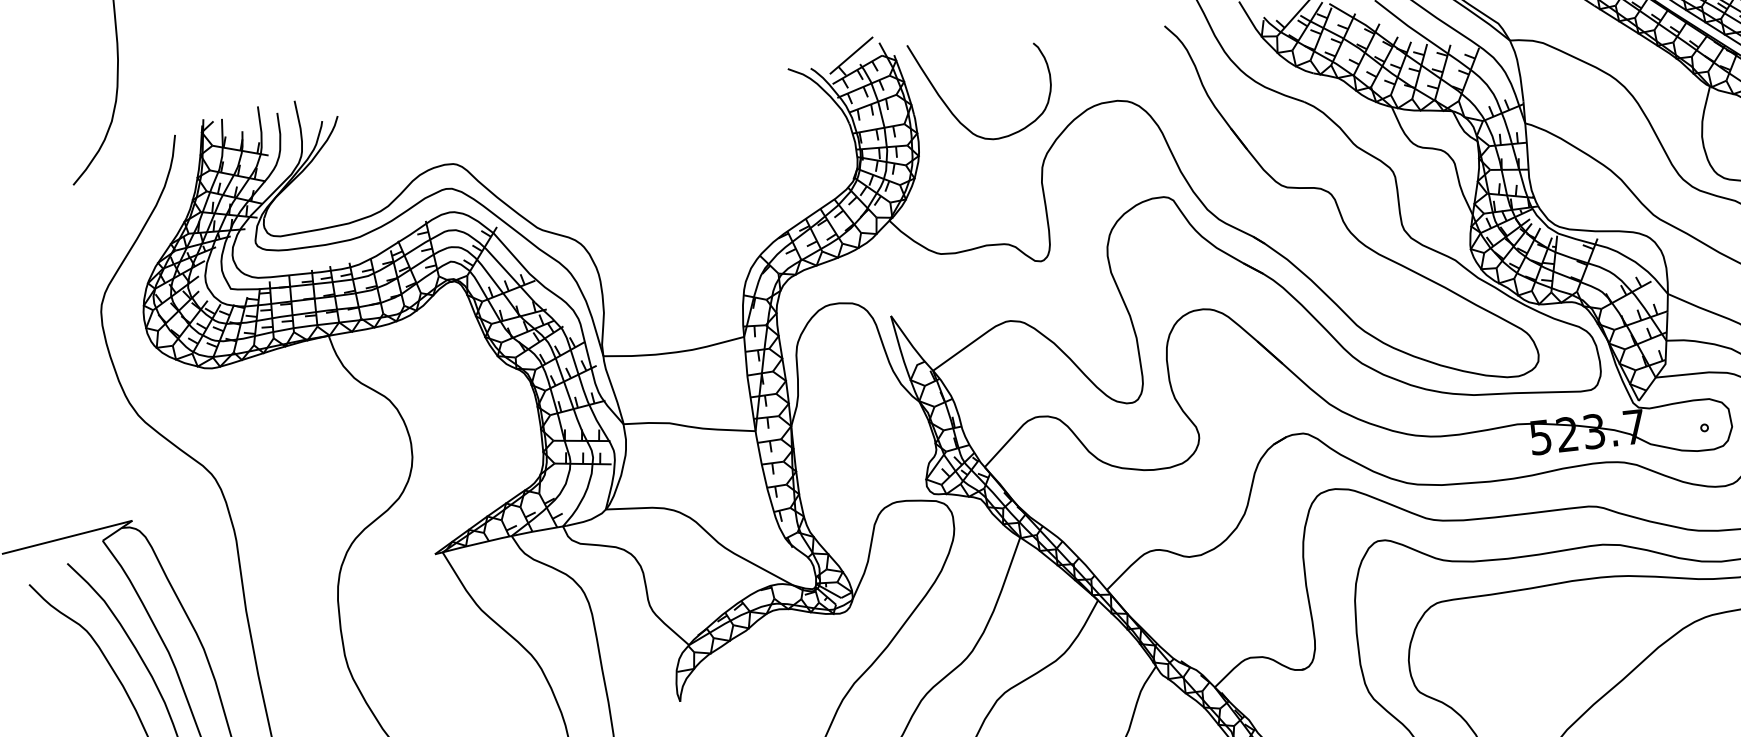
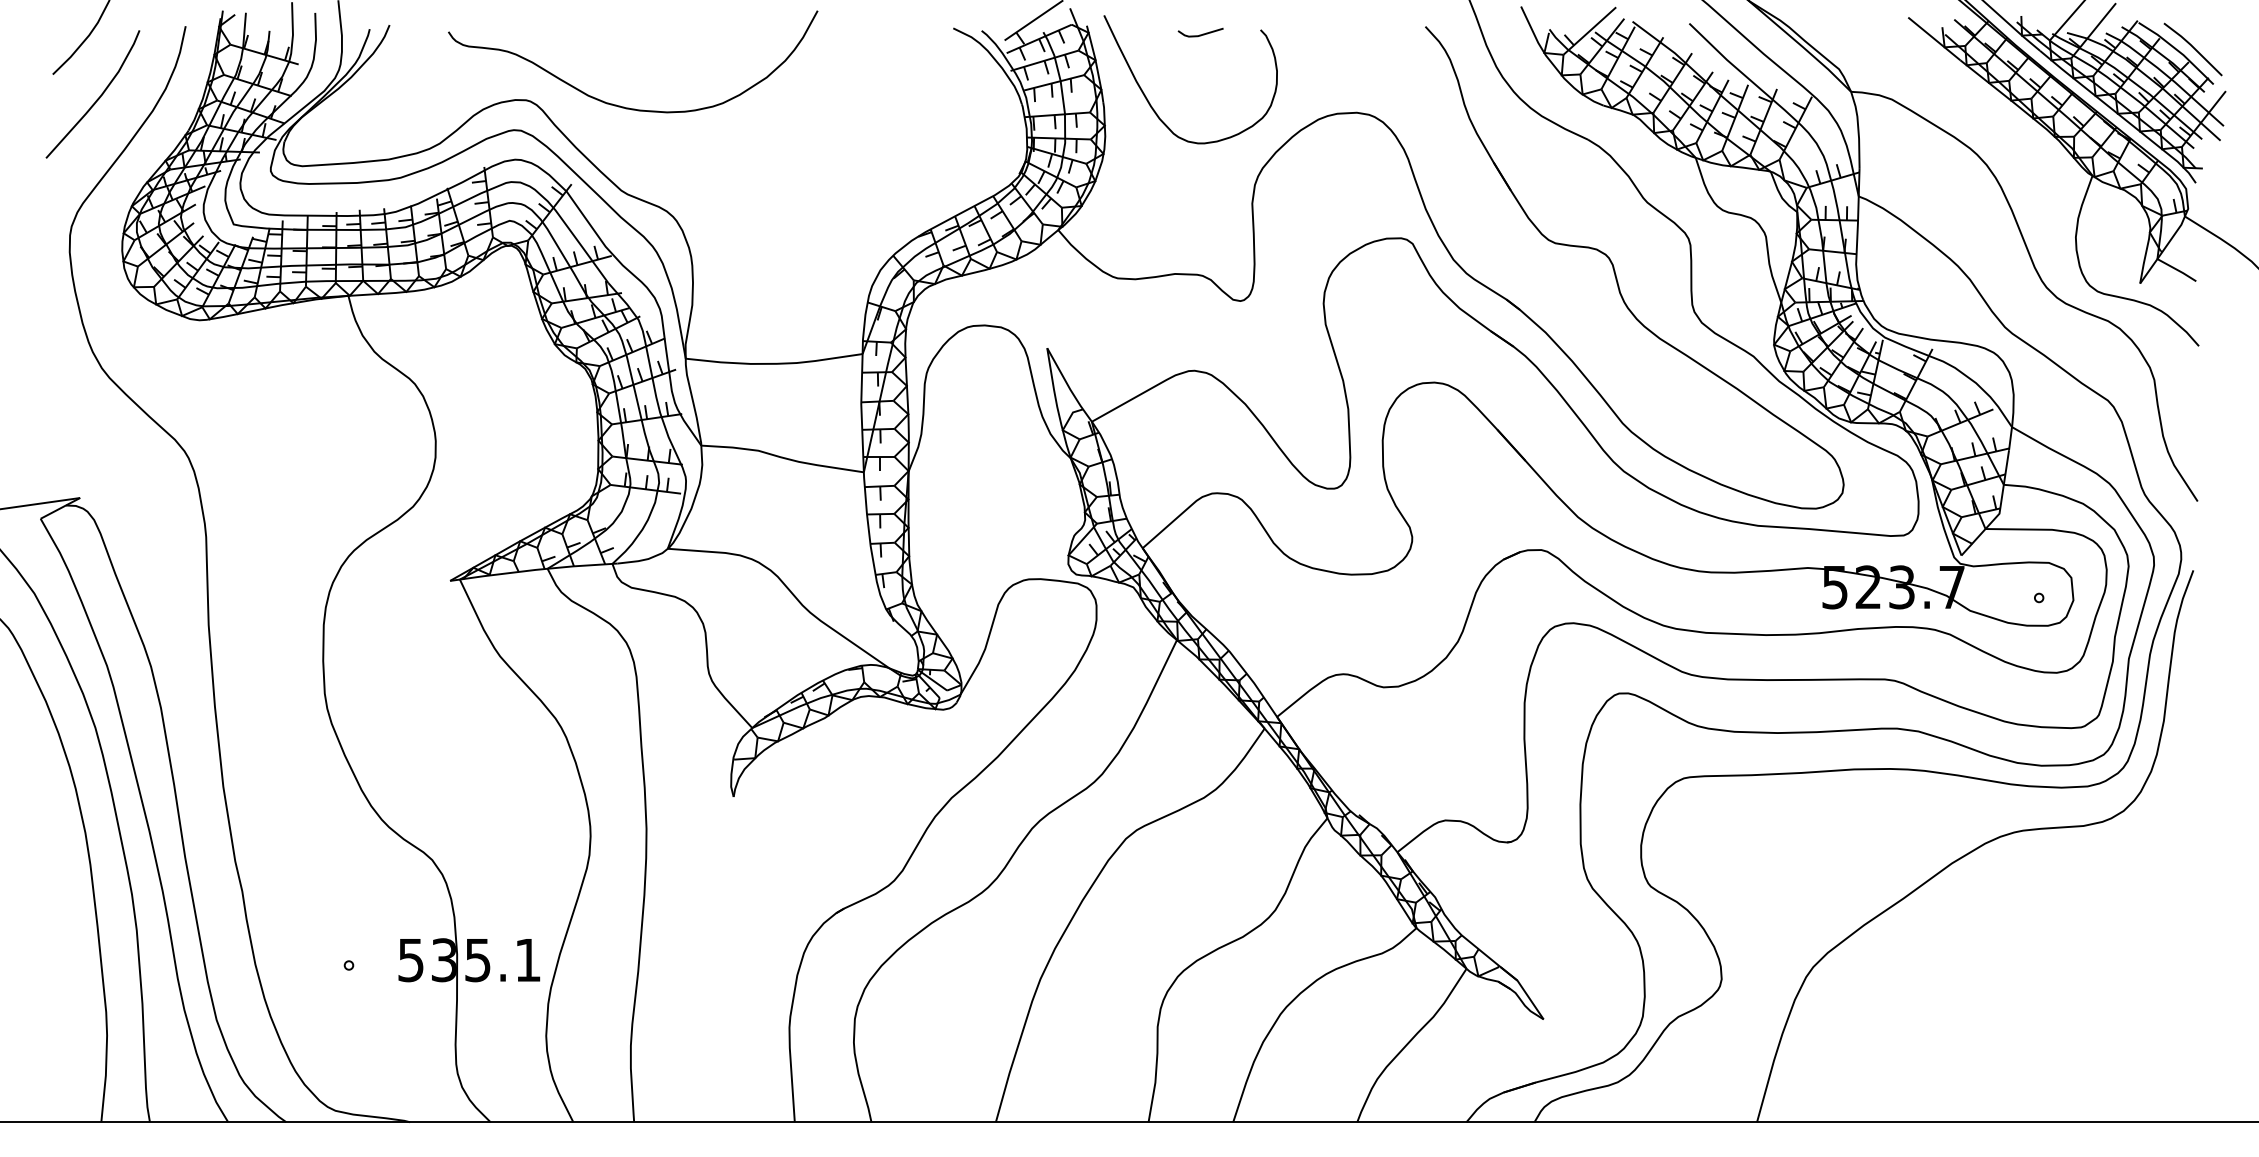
line: (985, 52) -> (1200, 34), added
curve: (529, 159) -> (620, 105), added
curve: (111, 200) -> (97, 98), added

